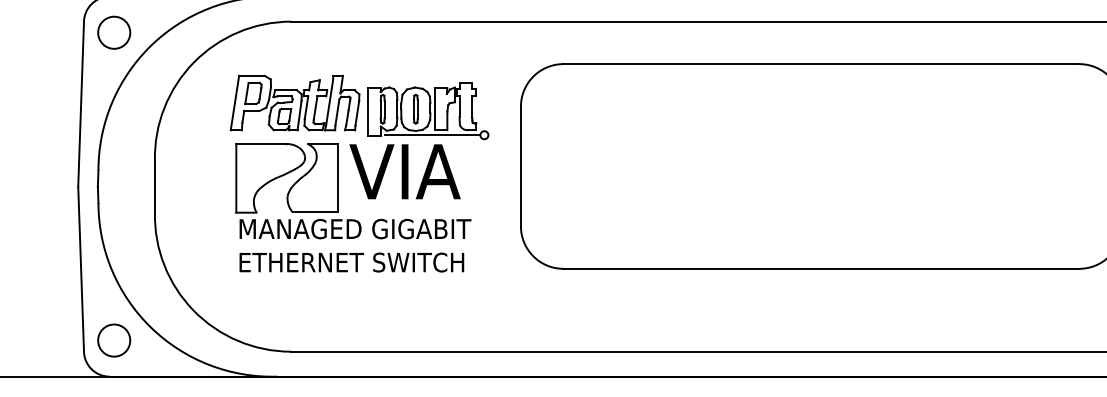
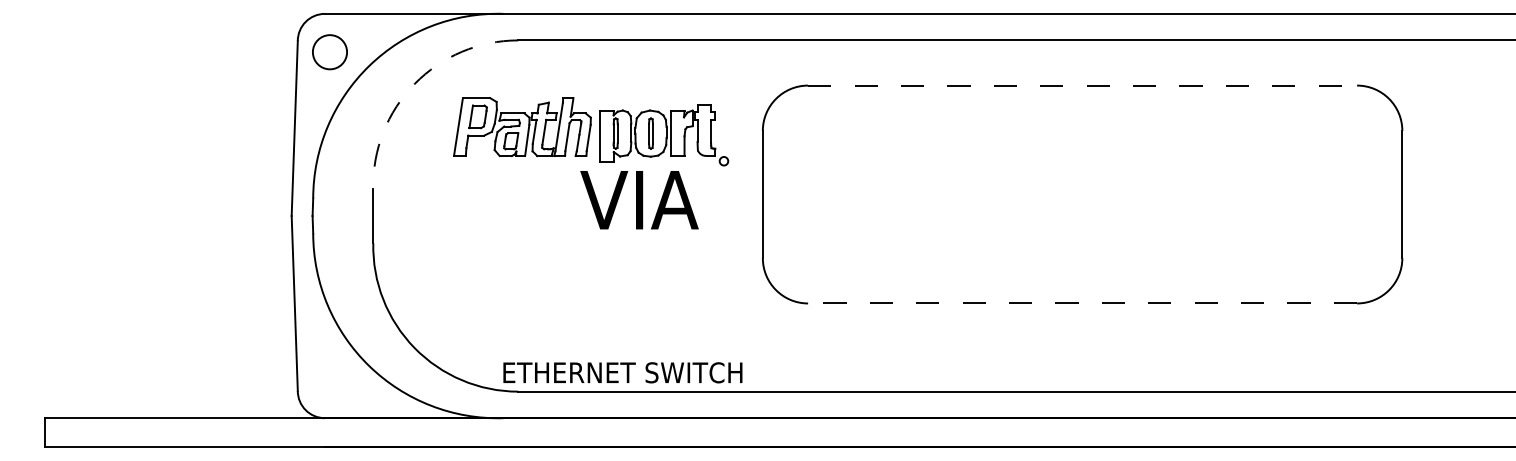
arc: (193, 63) -> (414, 84), solid -> dashed
line: (822, 64) -> (1083, 85), solid -> dashed
line: (432, 135) -> (668, 161), removed
part: (338, 190) -> (568, 220), removed
text: (351, 262) -> (622, 372), moved
line: (821, 268) -> (1082, 303), solid -> dashed
circle: (113, 340) -> (329, 379), removed

